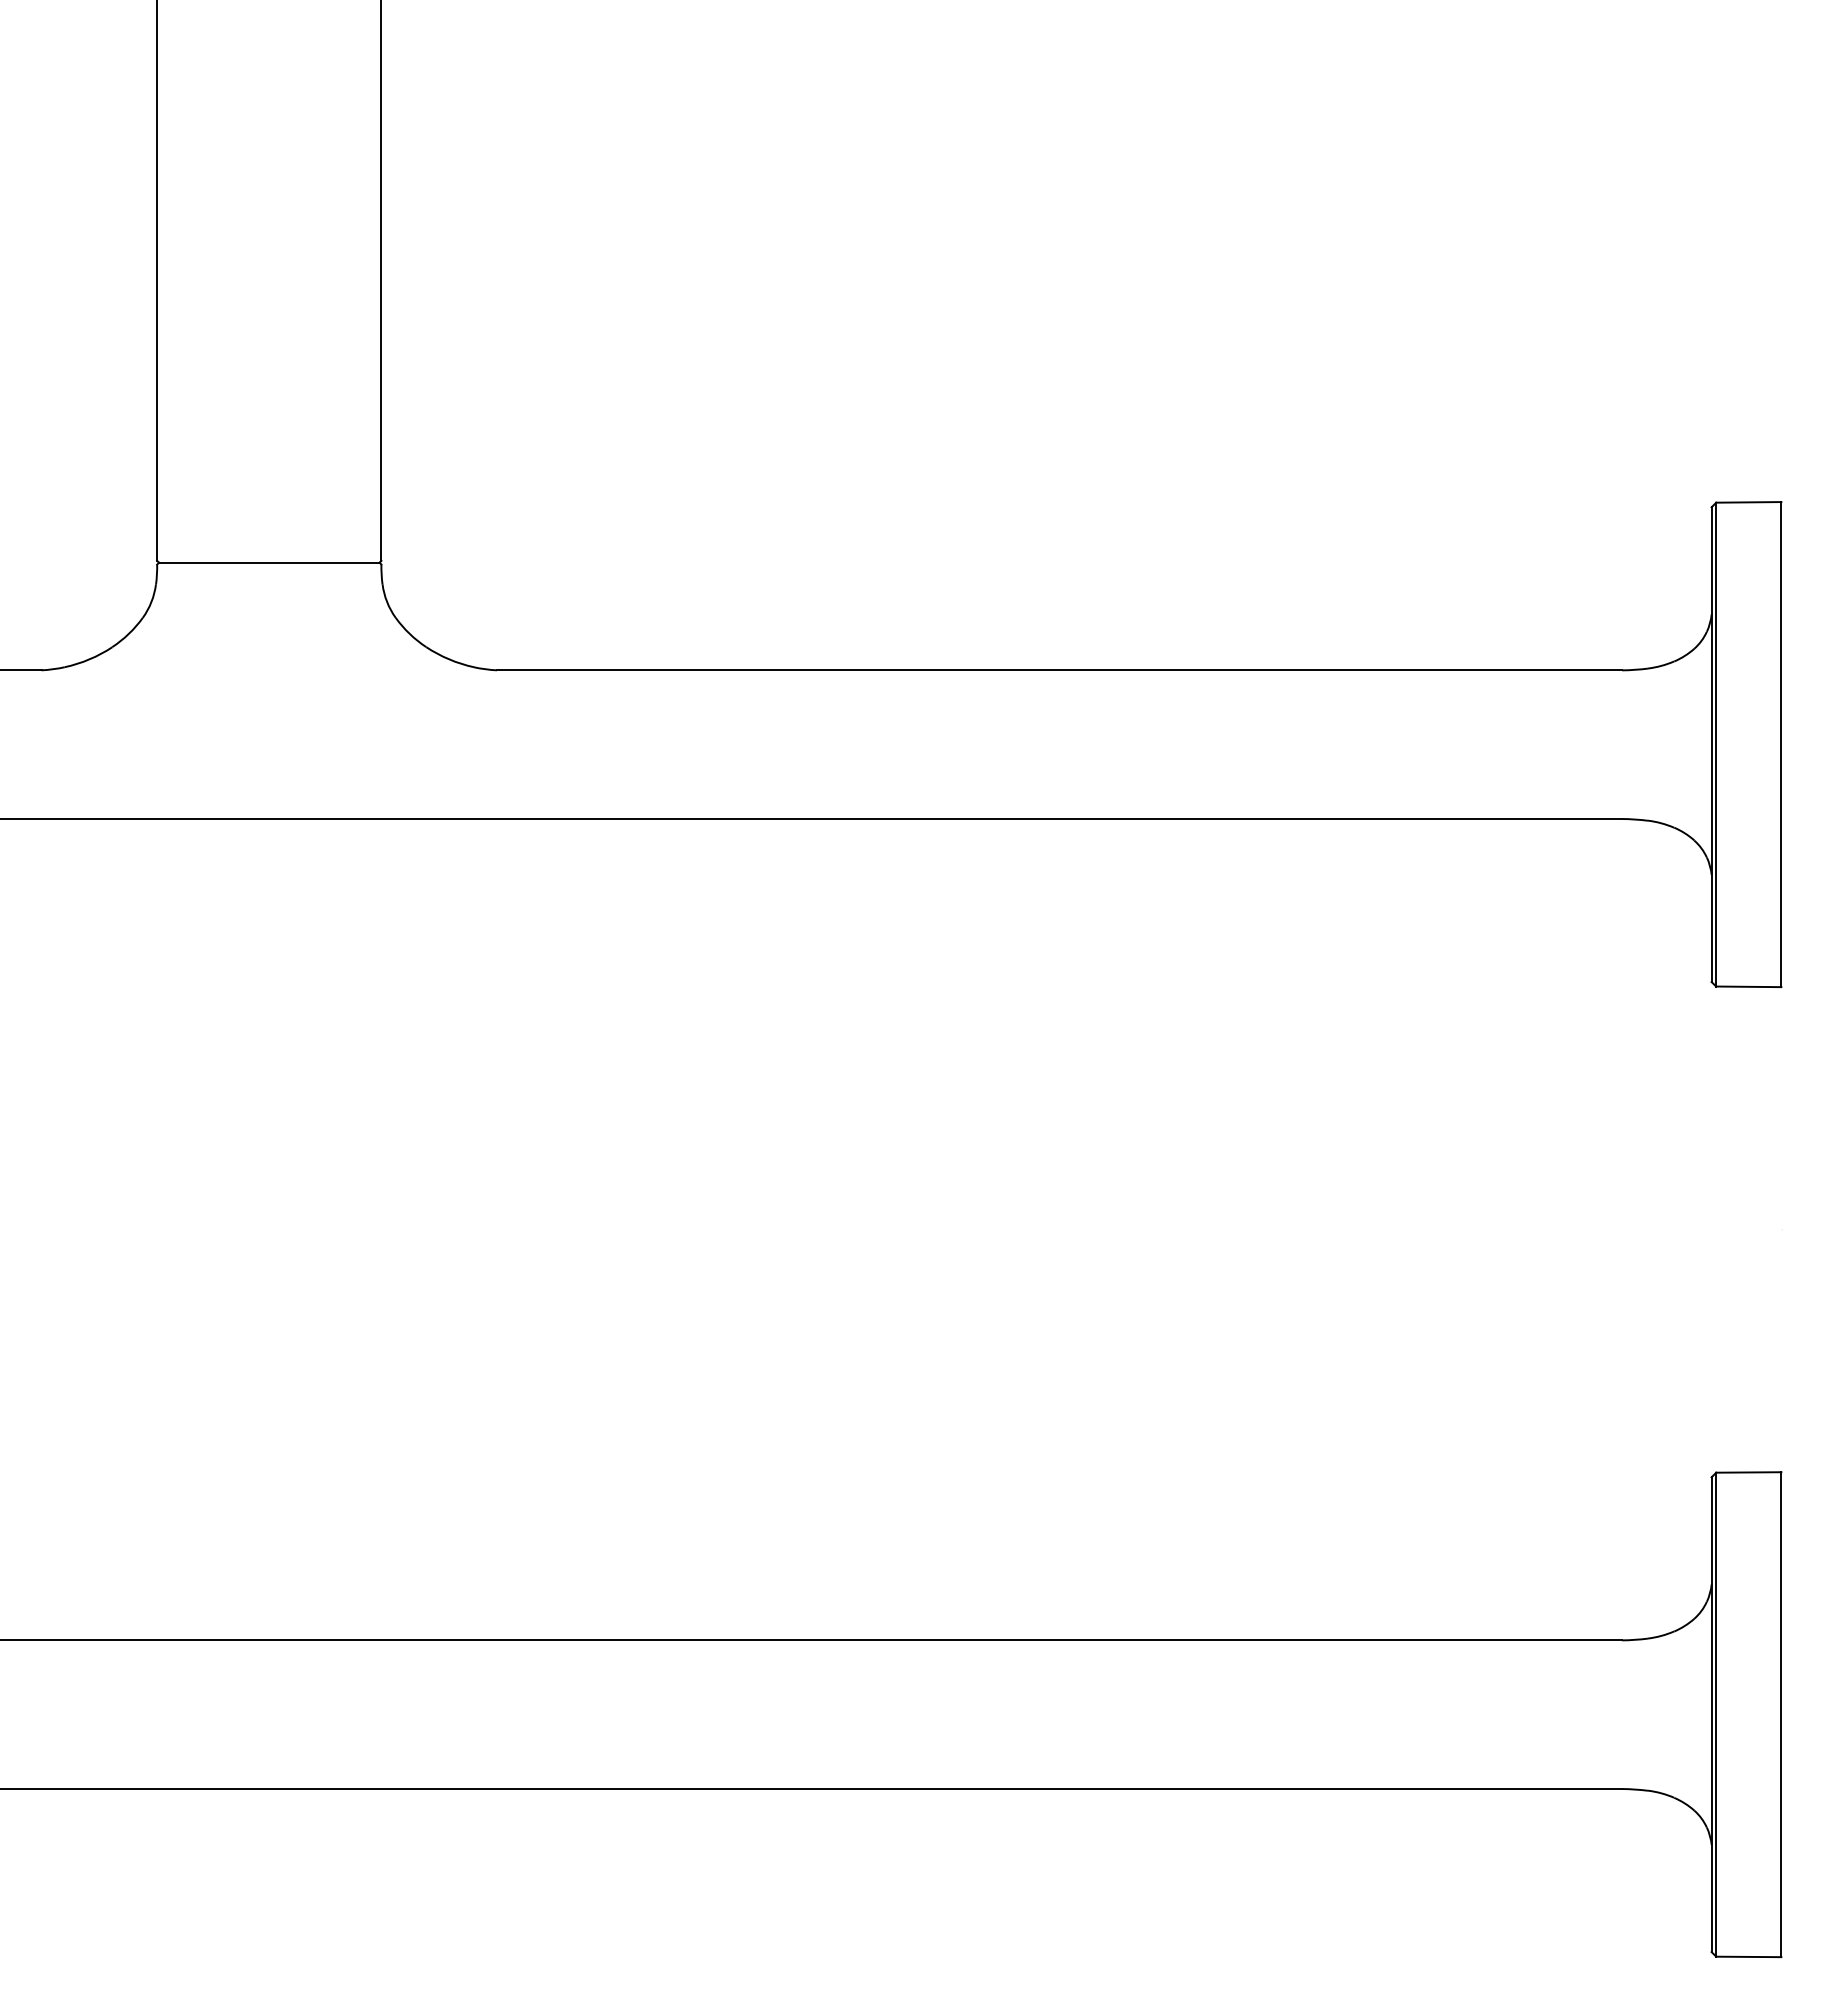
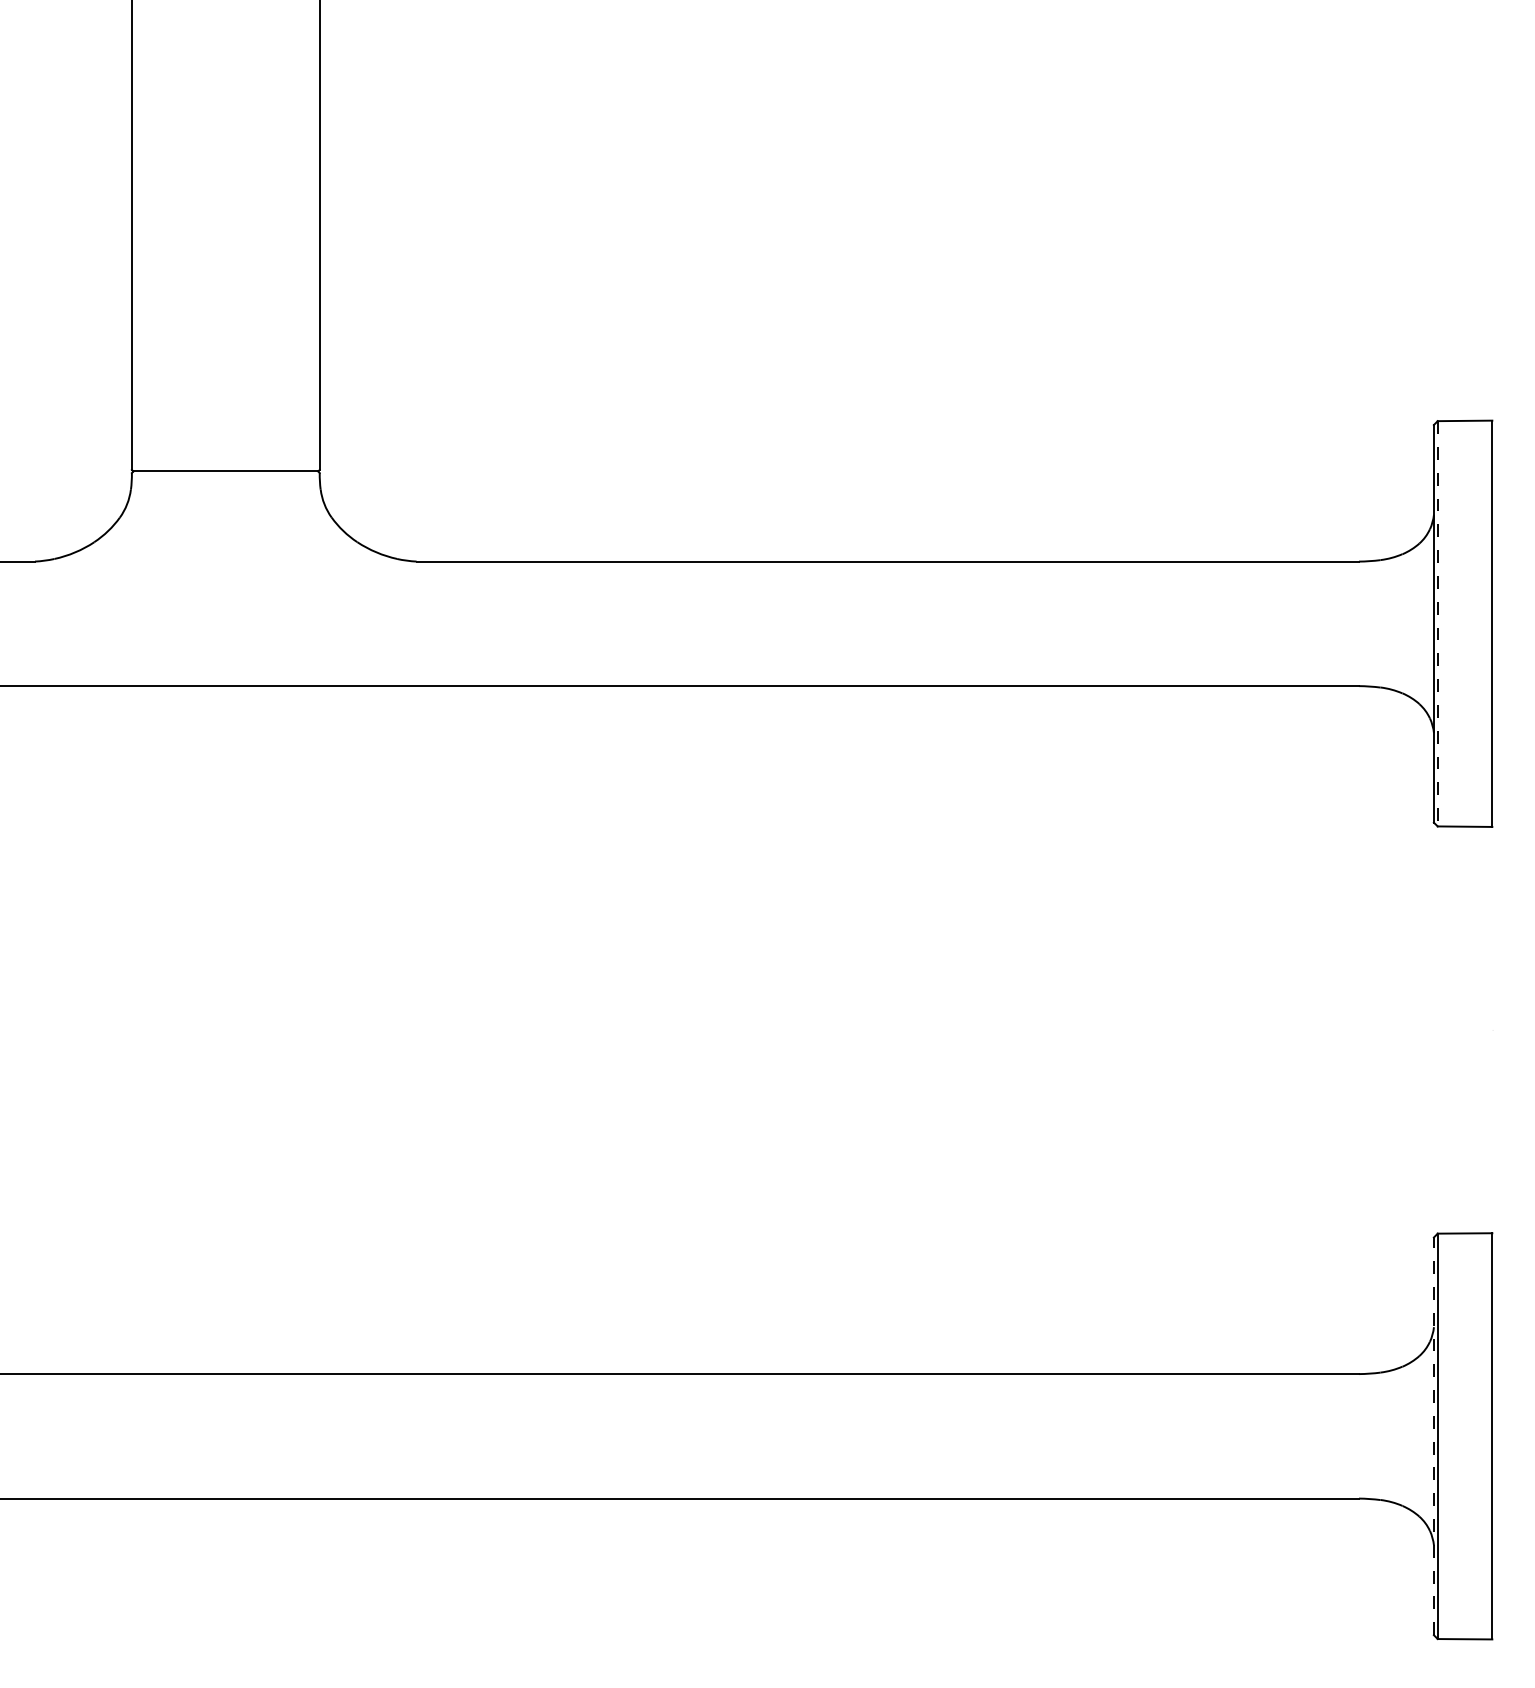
line: (1716, 744) -> (1437, 623), solid -> dashed
line: (1711, 1714) -> (1433, 1436), solid -> dashed

